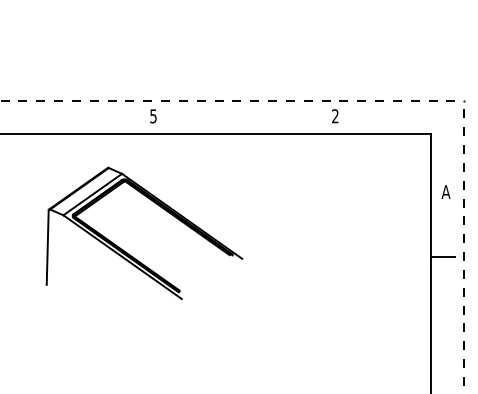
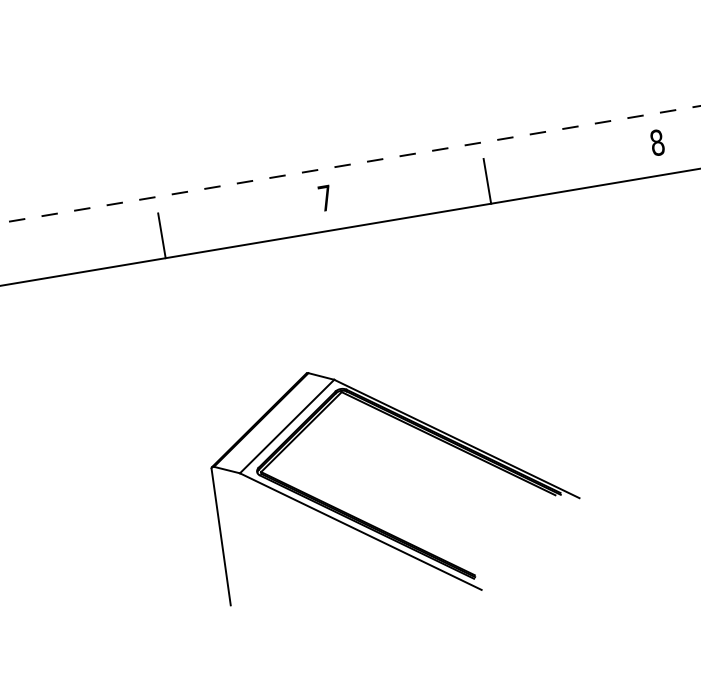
text: (153, 116) -> (325, 198), 5 -> 7
text: (335, 116) -> (657, 143), 2 -> 8
line: (63, 121) -> (162, 235), added
line: (241, 121) -> (487, 180), added
part: (130, 254) -> (374, 524), moved

